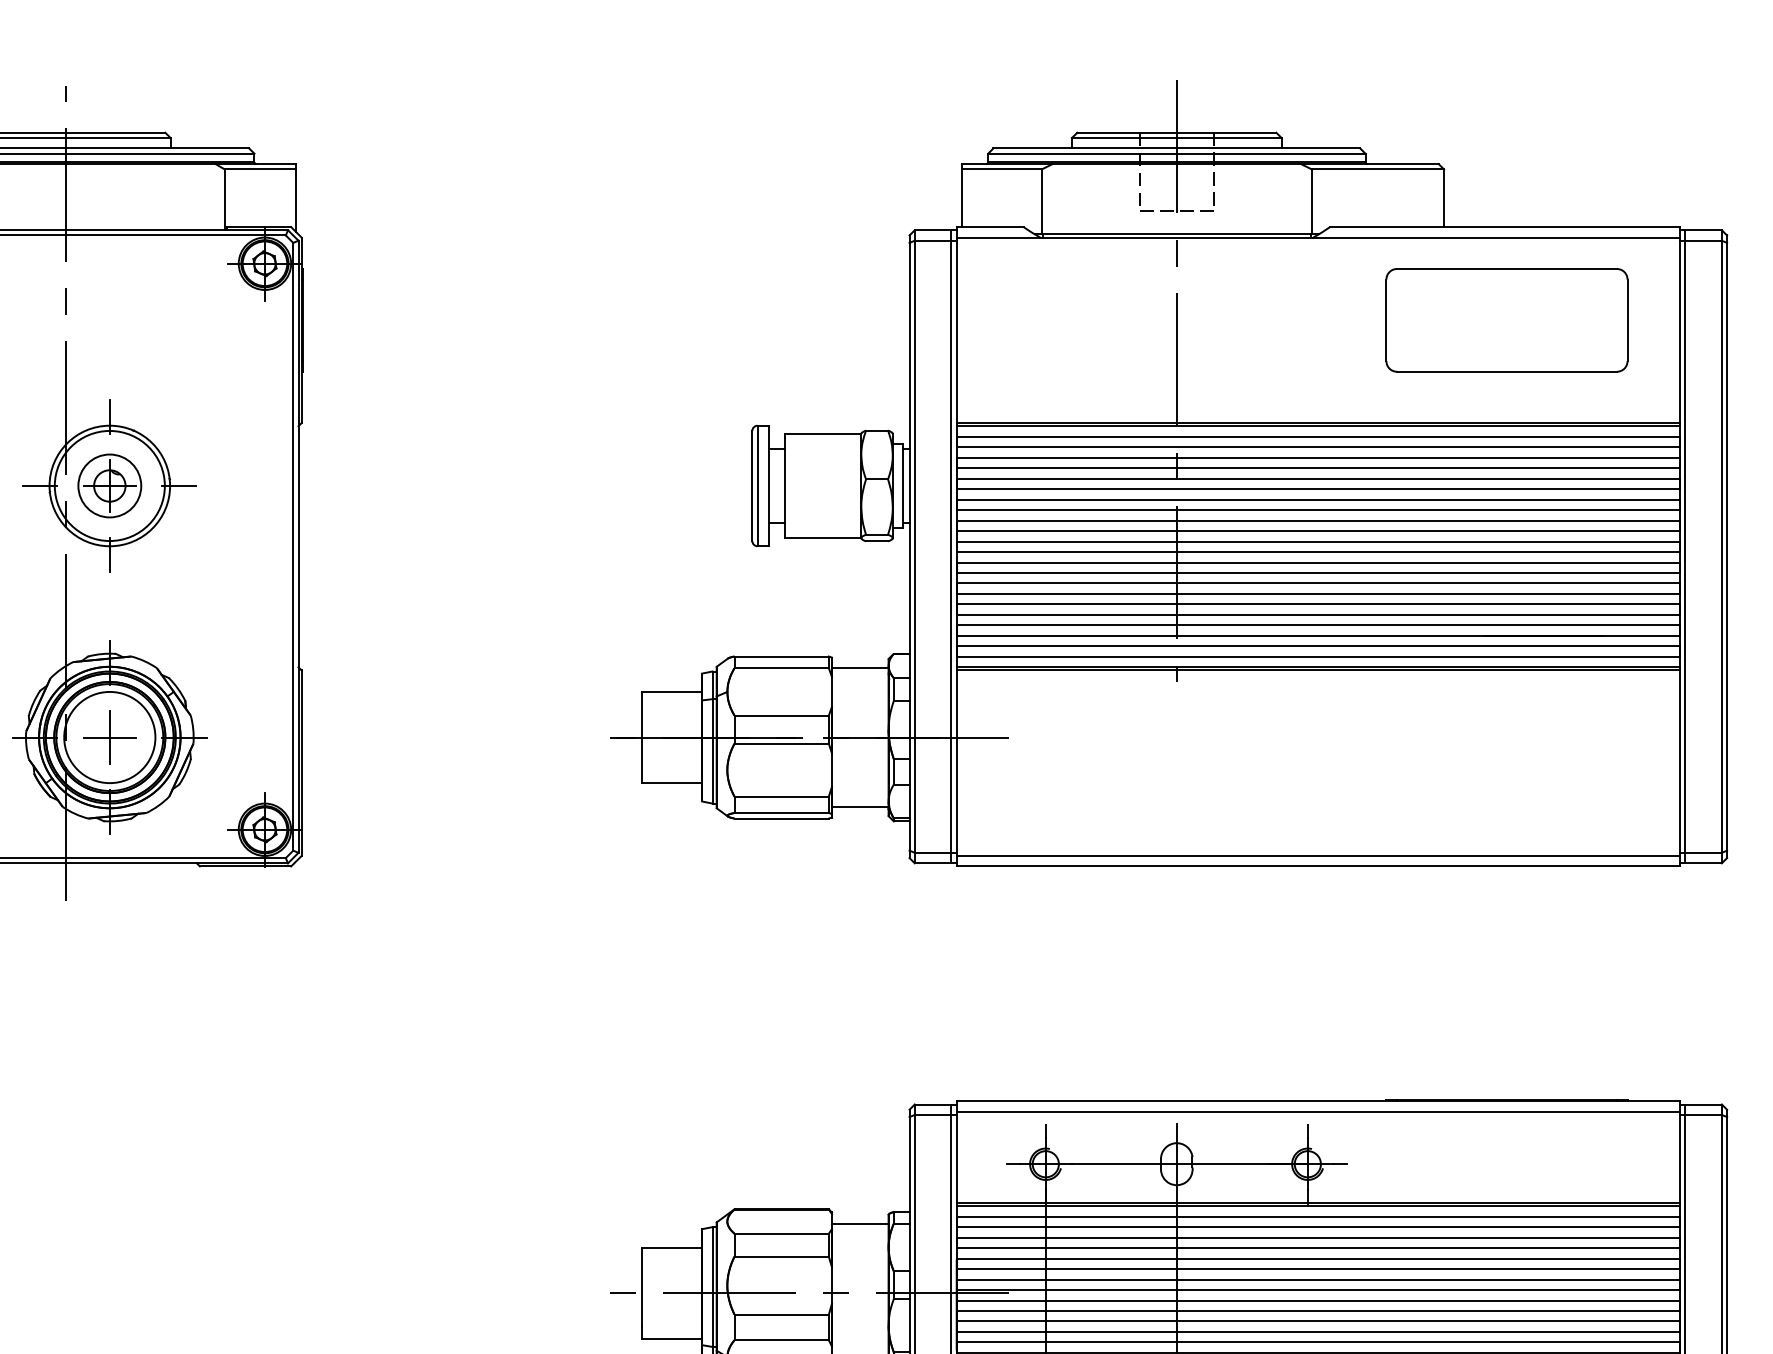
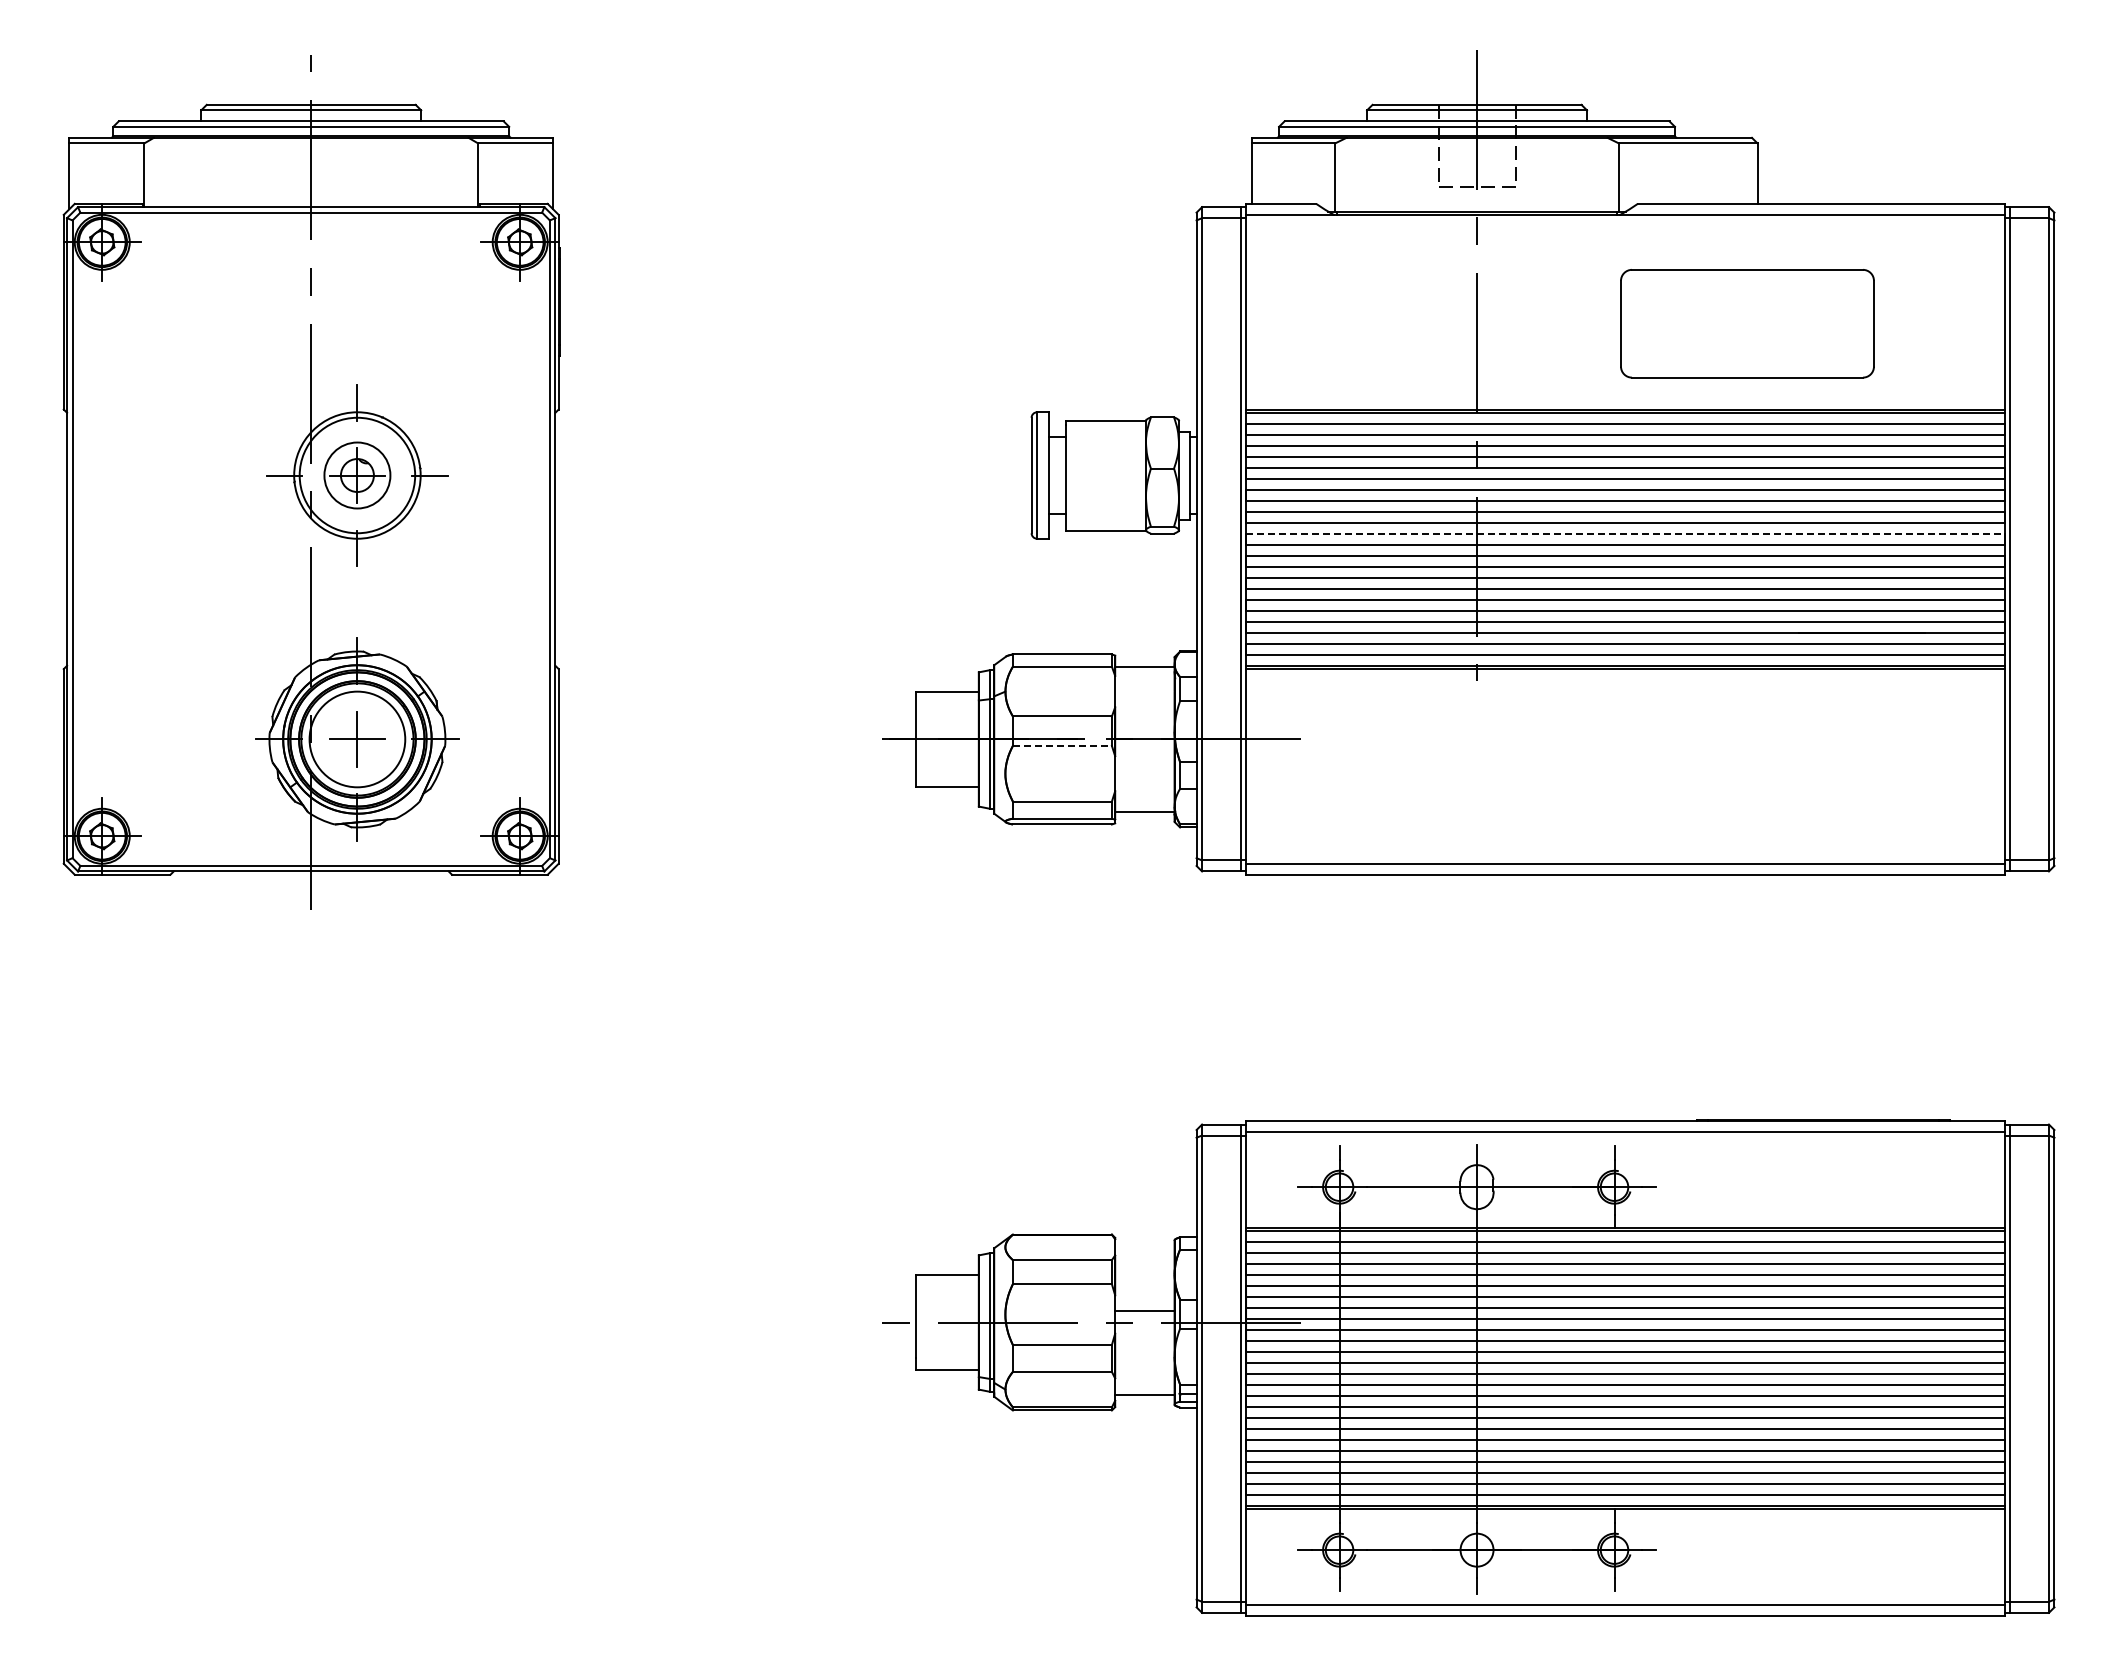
part: (1506, 320) -> (1747, 323), moved
line: (1319, 541) -> (1626, 533), solid -> dashed
line: (781, 743) -> (1062, 745), solid -> dashed
line: (859, 1223) -> (1144, 1310), moved

